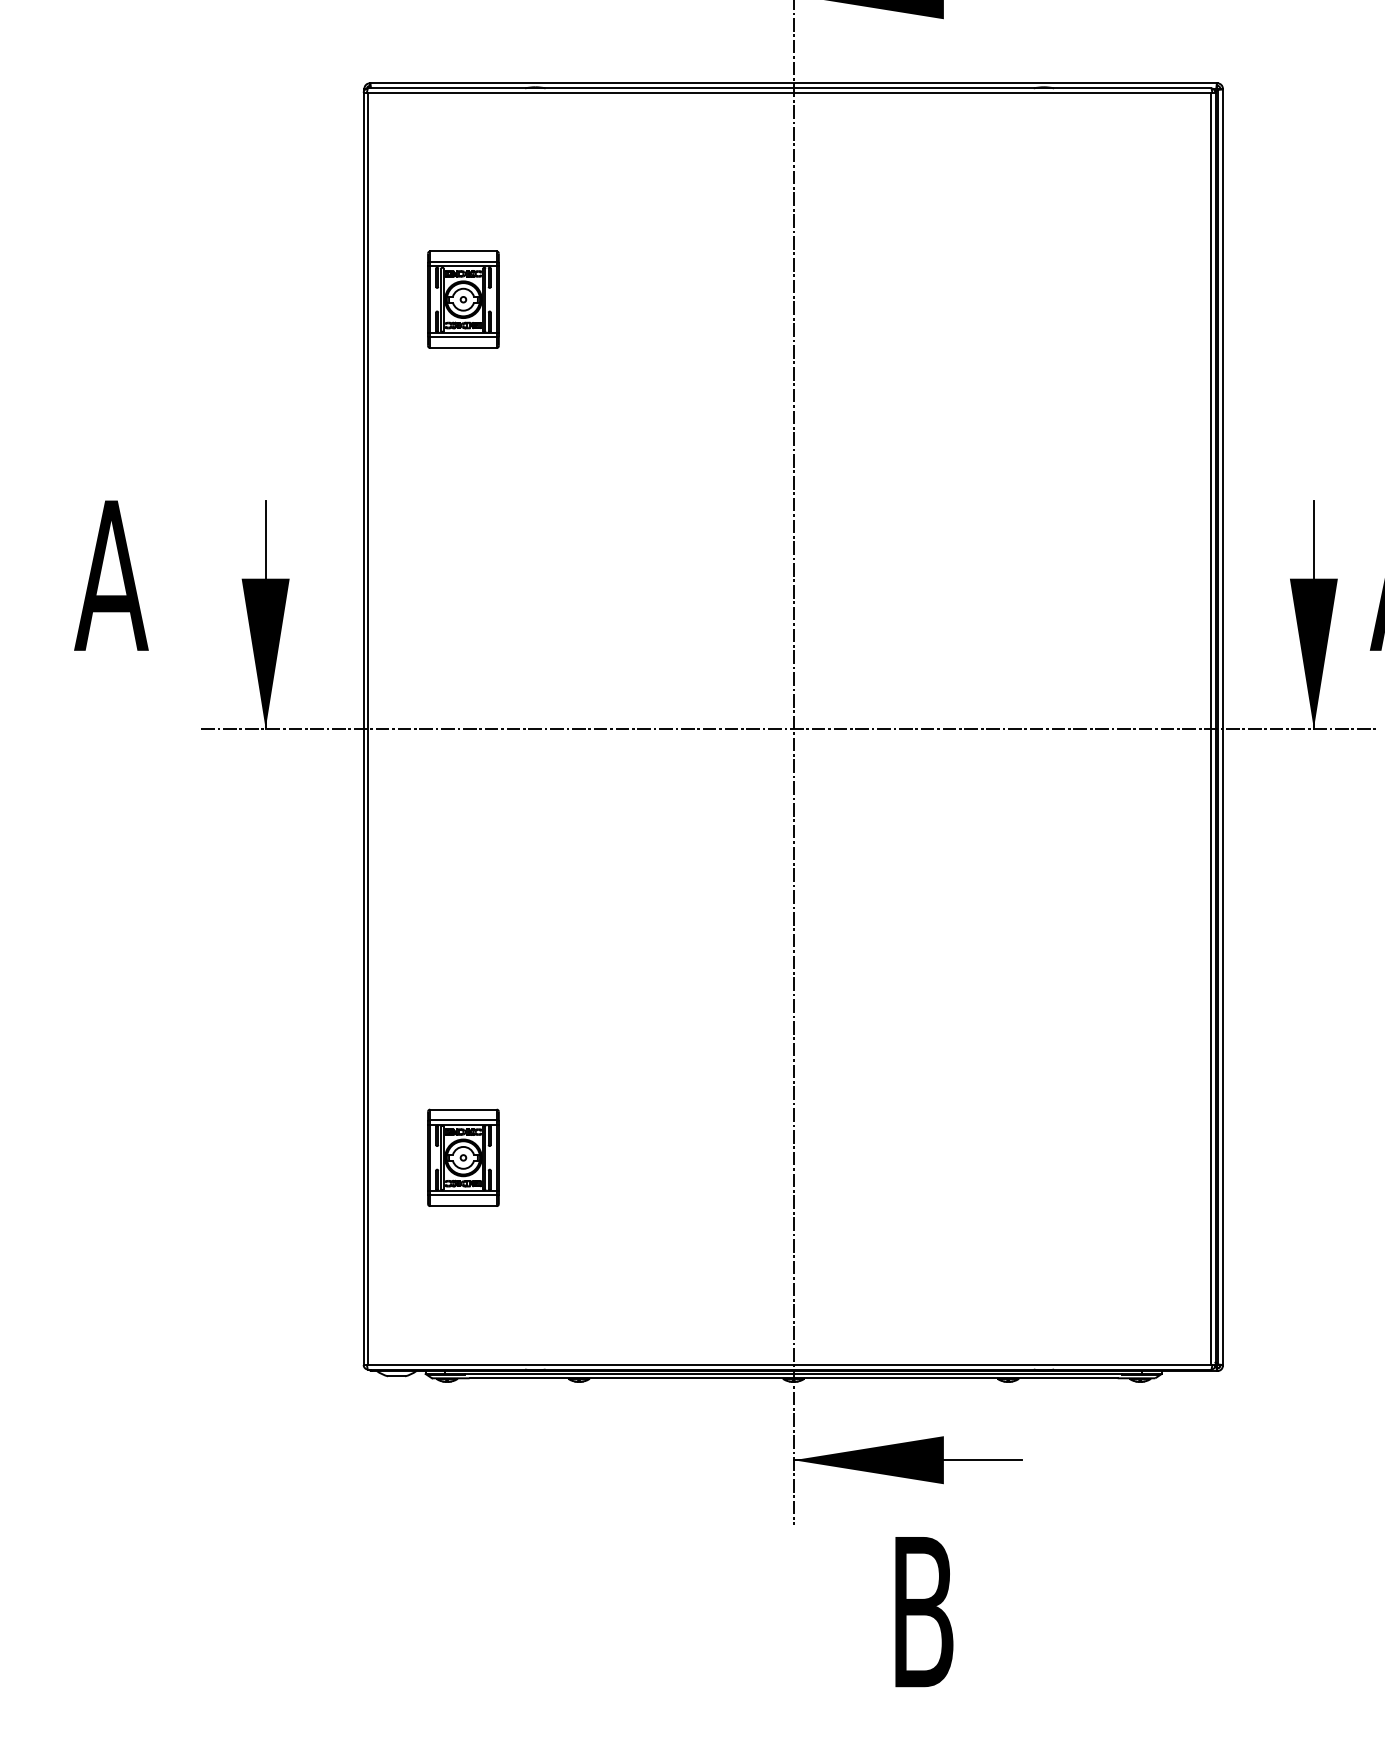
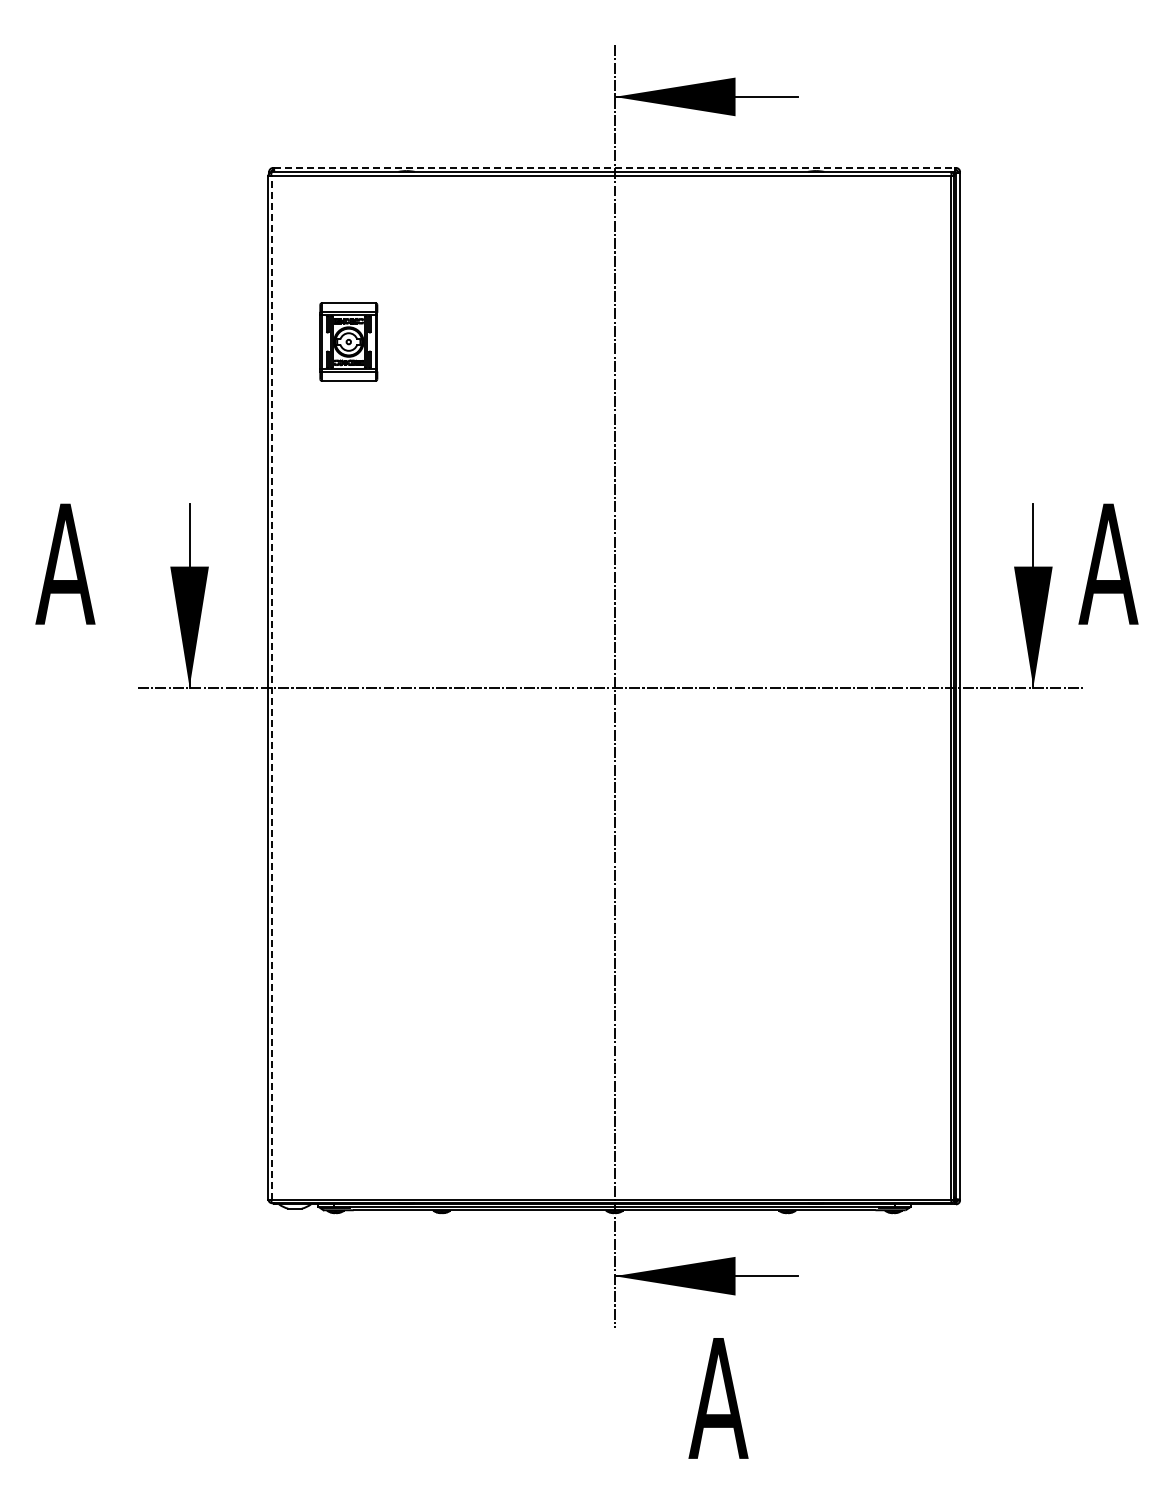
line: (793, 82) -> (614, 167), solid -> dashed
line: (368, 728) -> (272, 687), solid -> dashed
part: (463, 1157) -> (348, 1032), removed
text: (922, 1612) -> (718, 1398), B -> A

